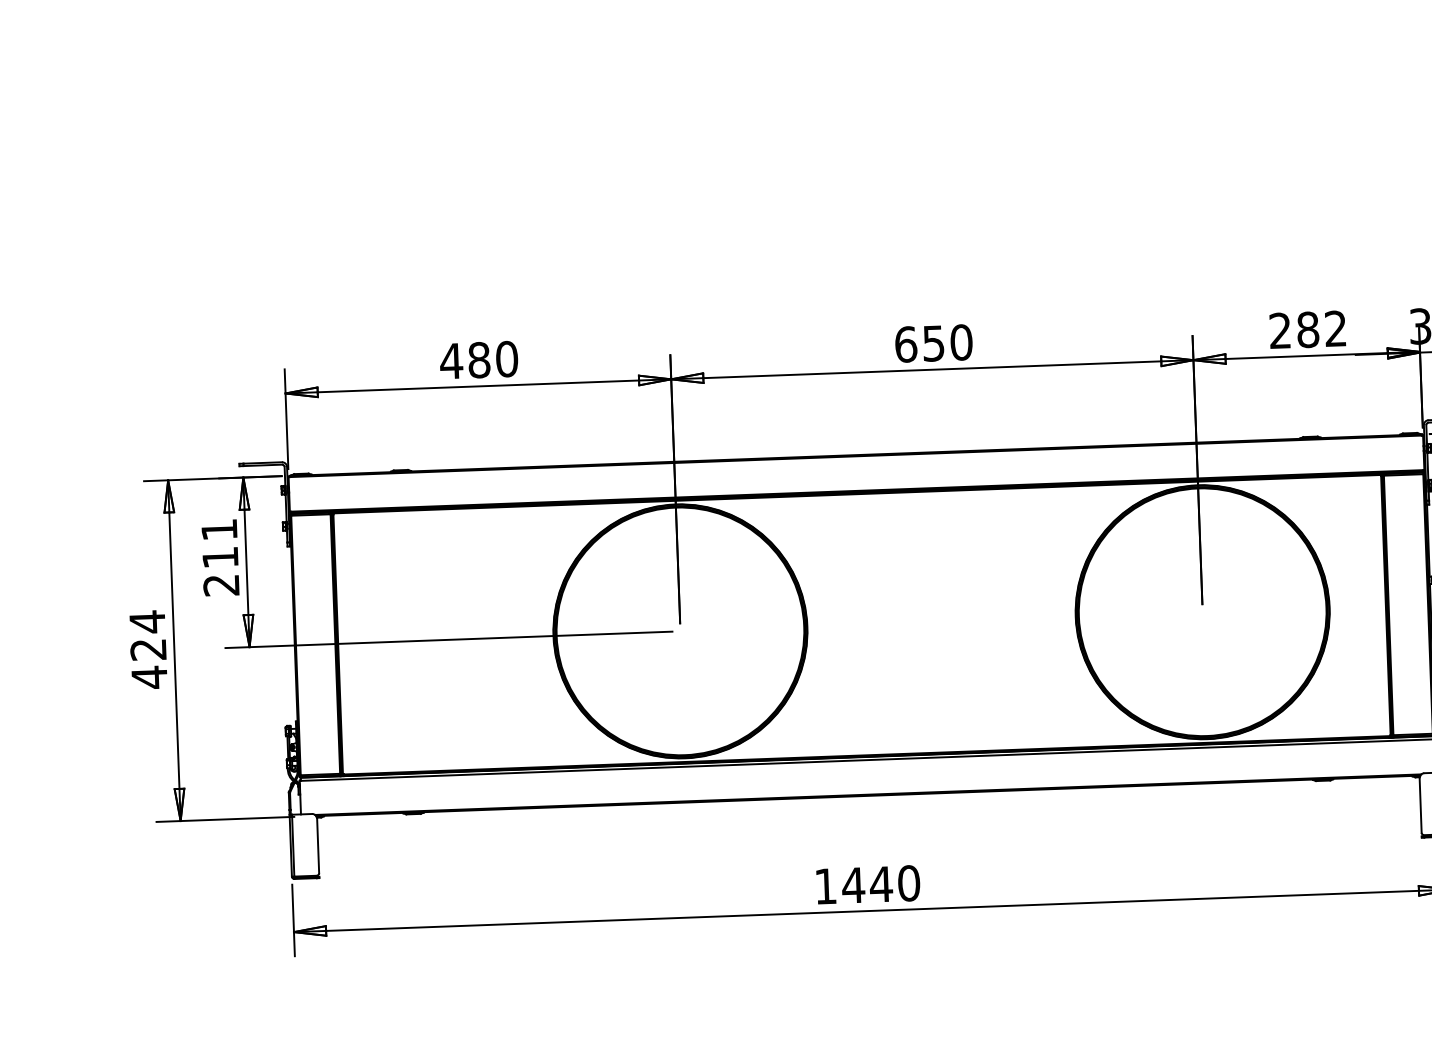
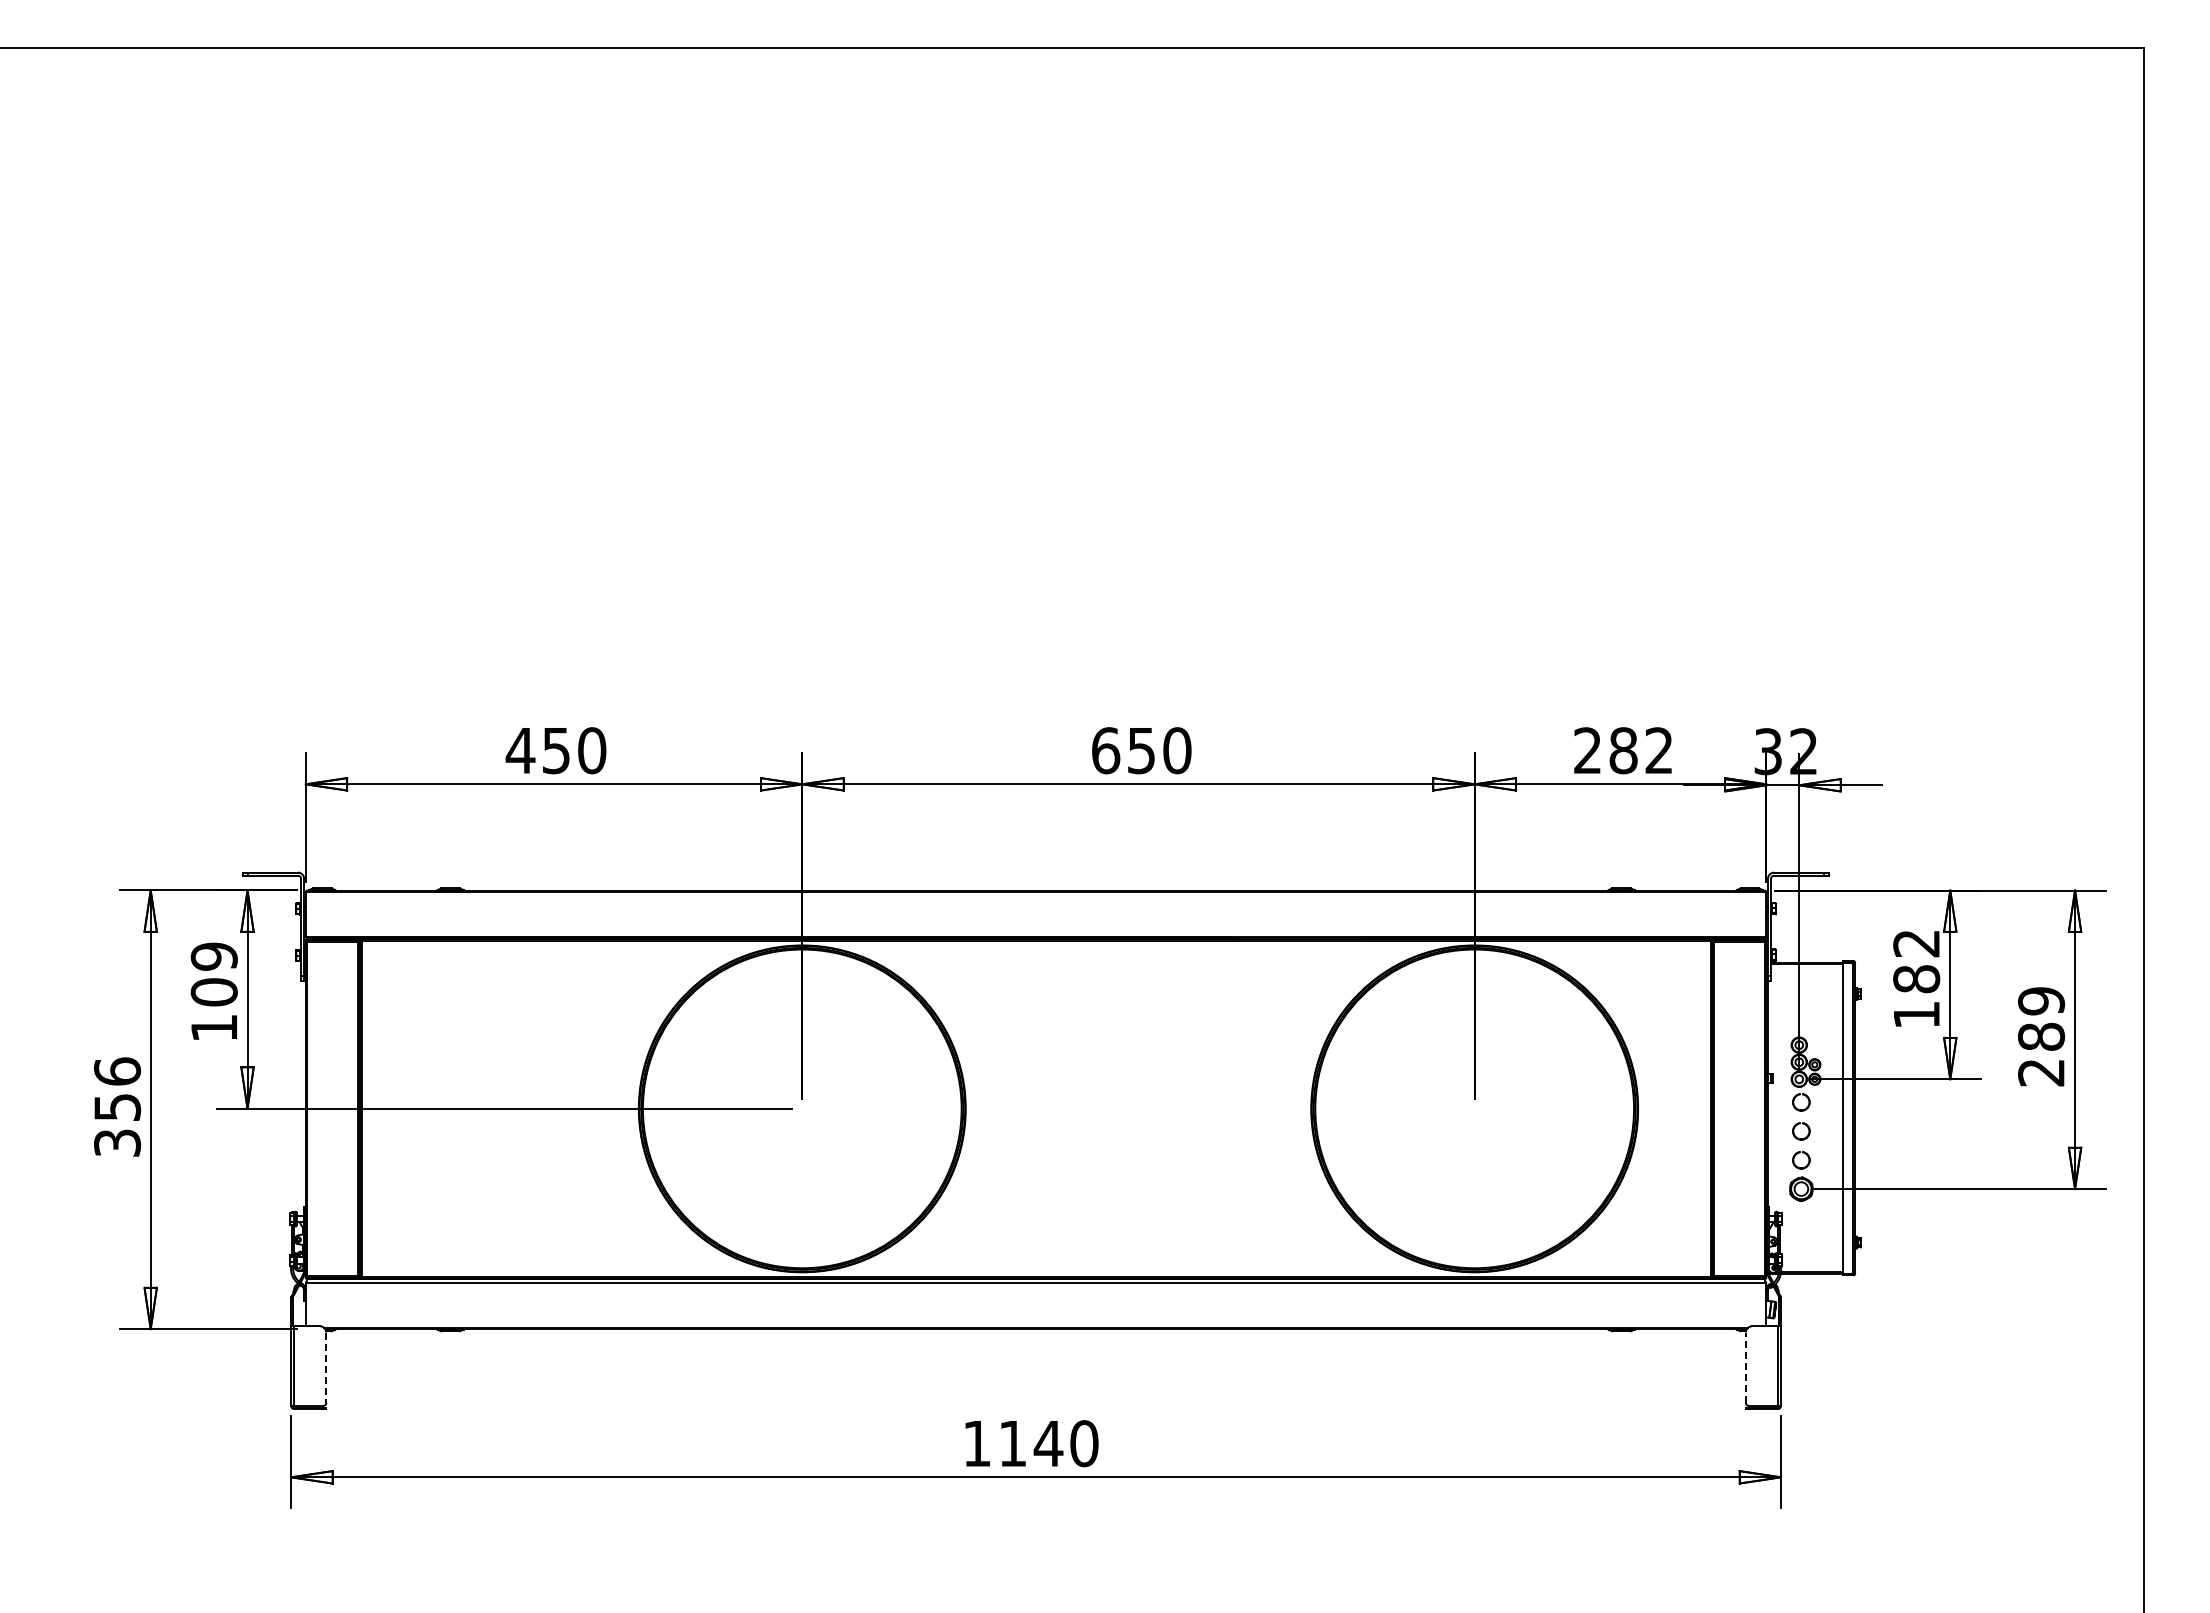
text: (479, 360) -> (556, 750), 480 -> 450
text: (219, 556) -> (213, 991), 211 -> 109
text: (148, 649) -> (117, 1107), 424 -> 356
line: (1420, 805) -> (1745, 1367), solid -> dashed
line: (318, 846) -> (326, 1368), solid -> dashed
text: (853, 885) -> (1012, 1443), 1440 -> 1140

